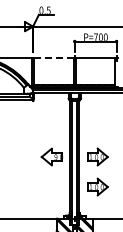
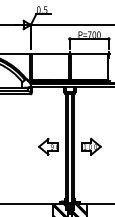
line: (53, 57) -> (50, 53), dashed -> solid
part: (97, 186) -> (91, 174), removed

